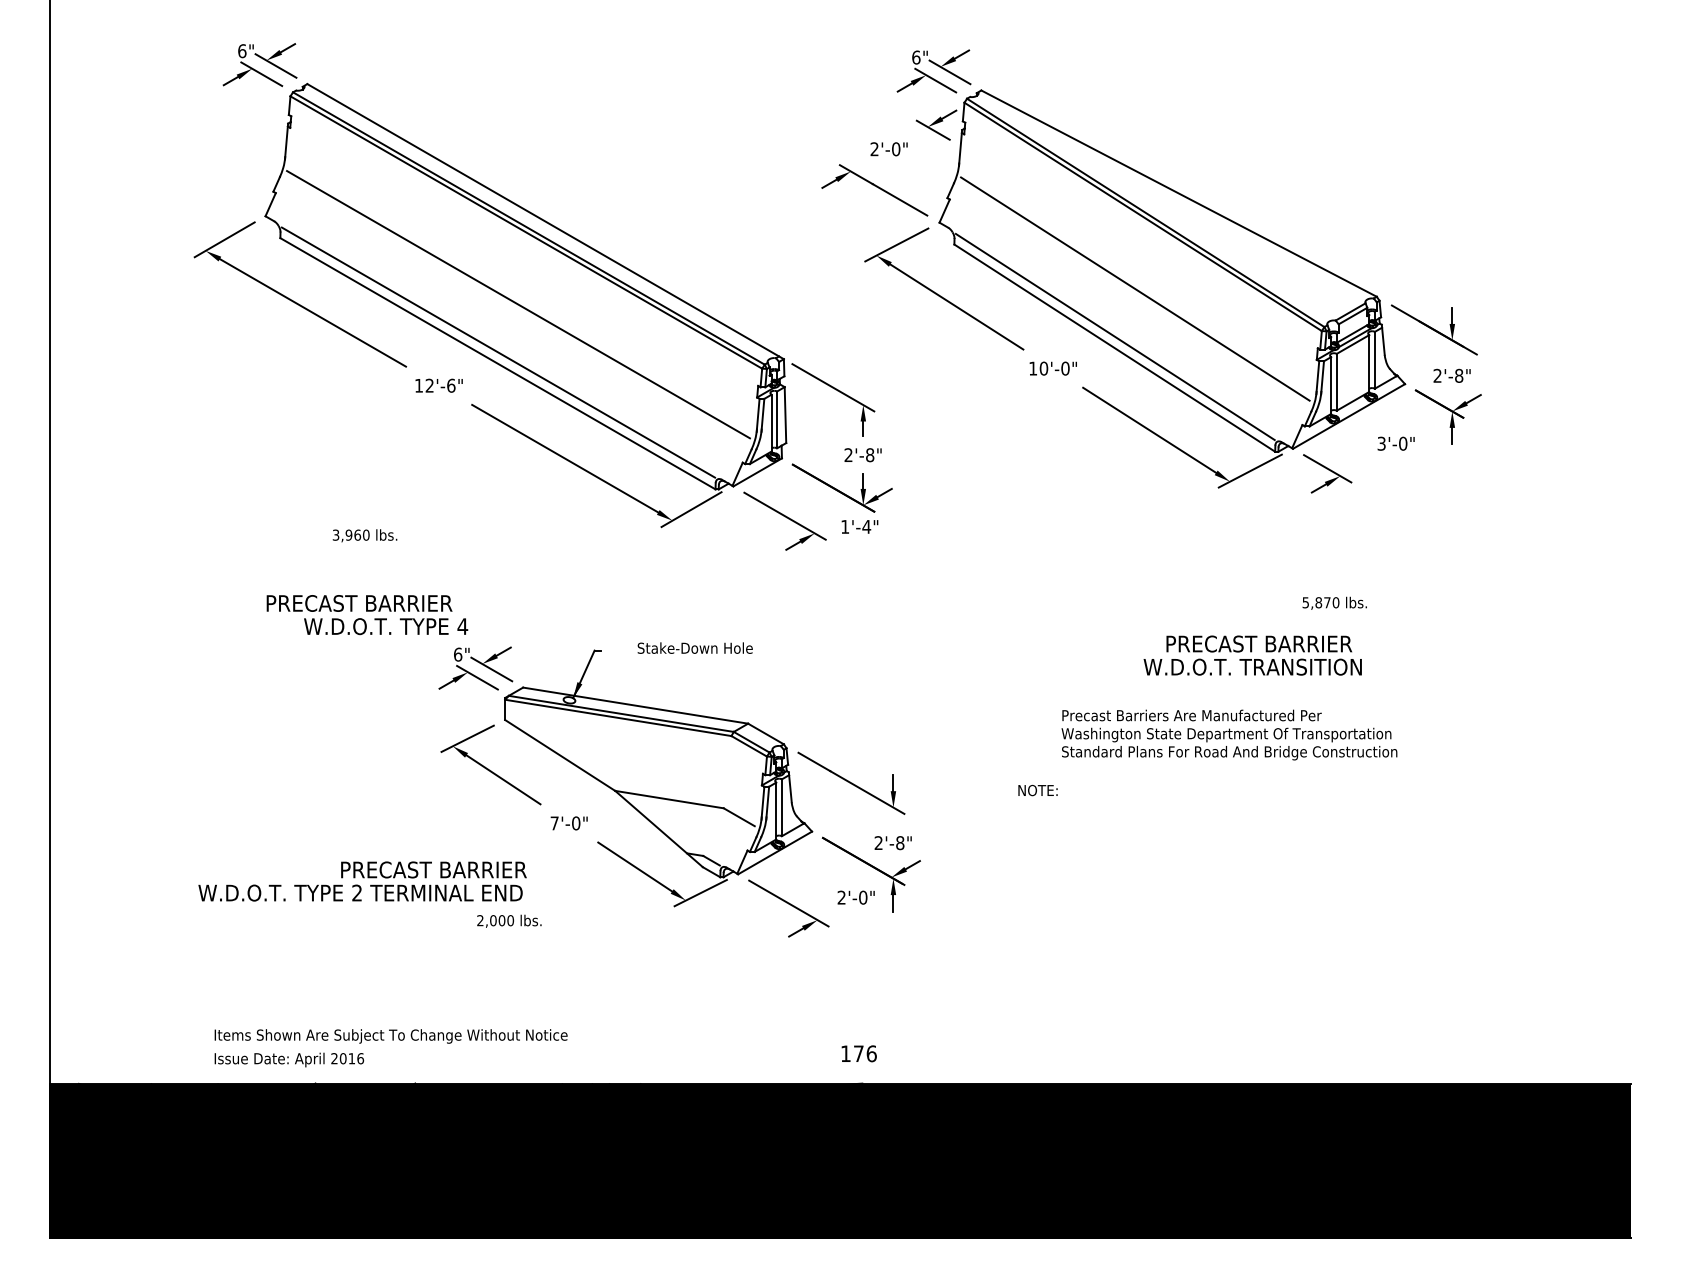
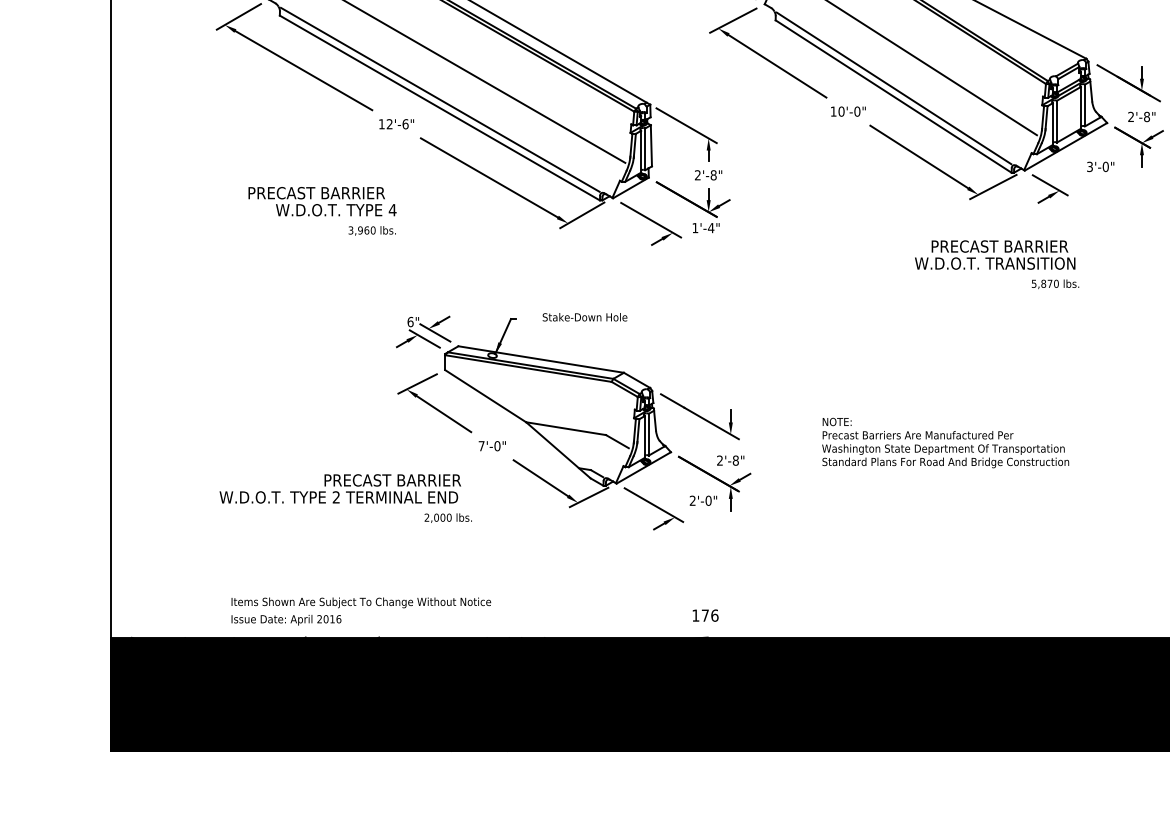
text: (364, 535) -> (371, 230), moved
text: (367, 615) -> (322, 202), moved
text: (1252, 655) -> (994, 254), moved
text: (1229, 734) -> (945, 449), moved

